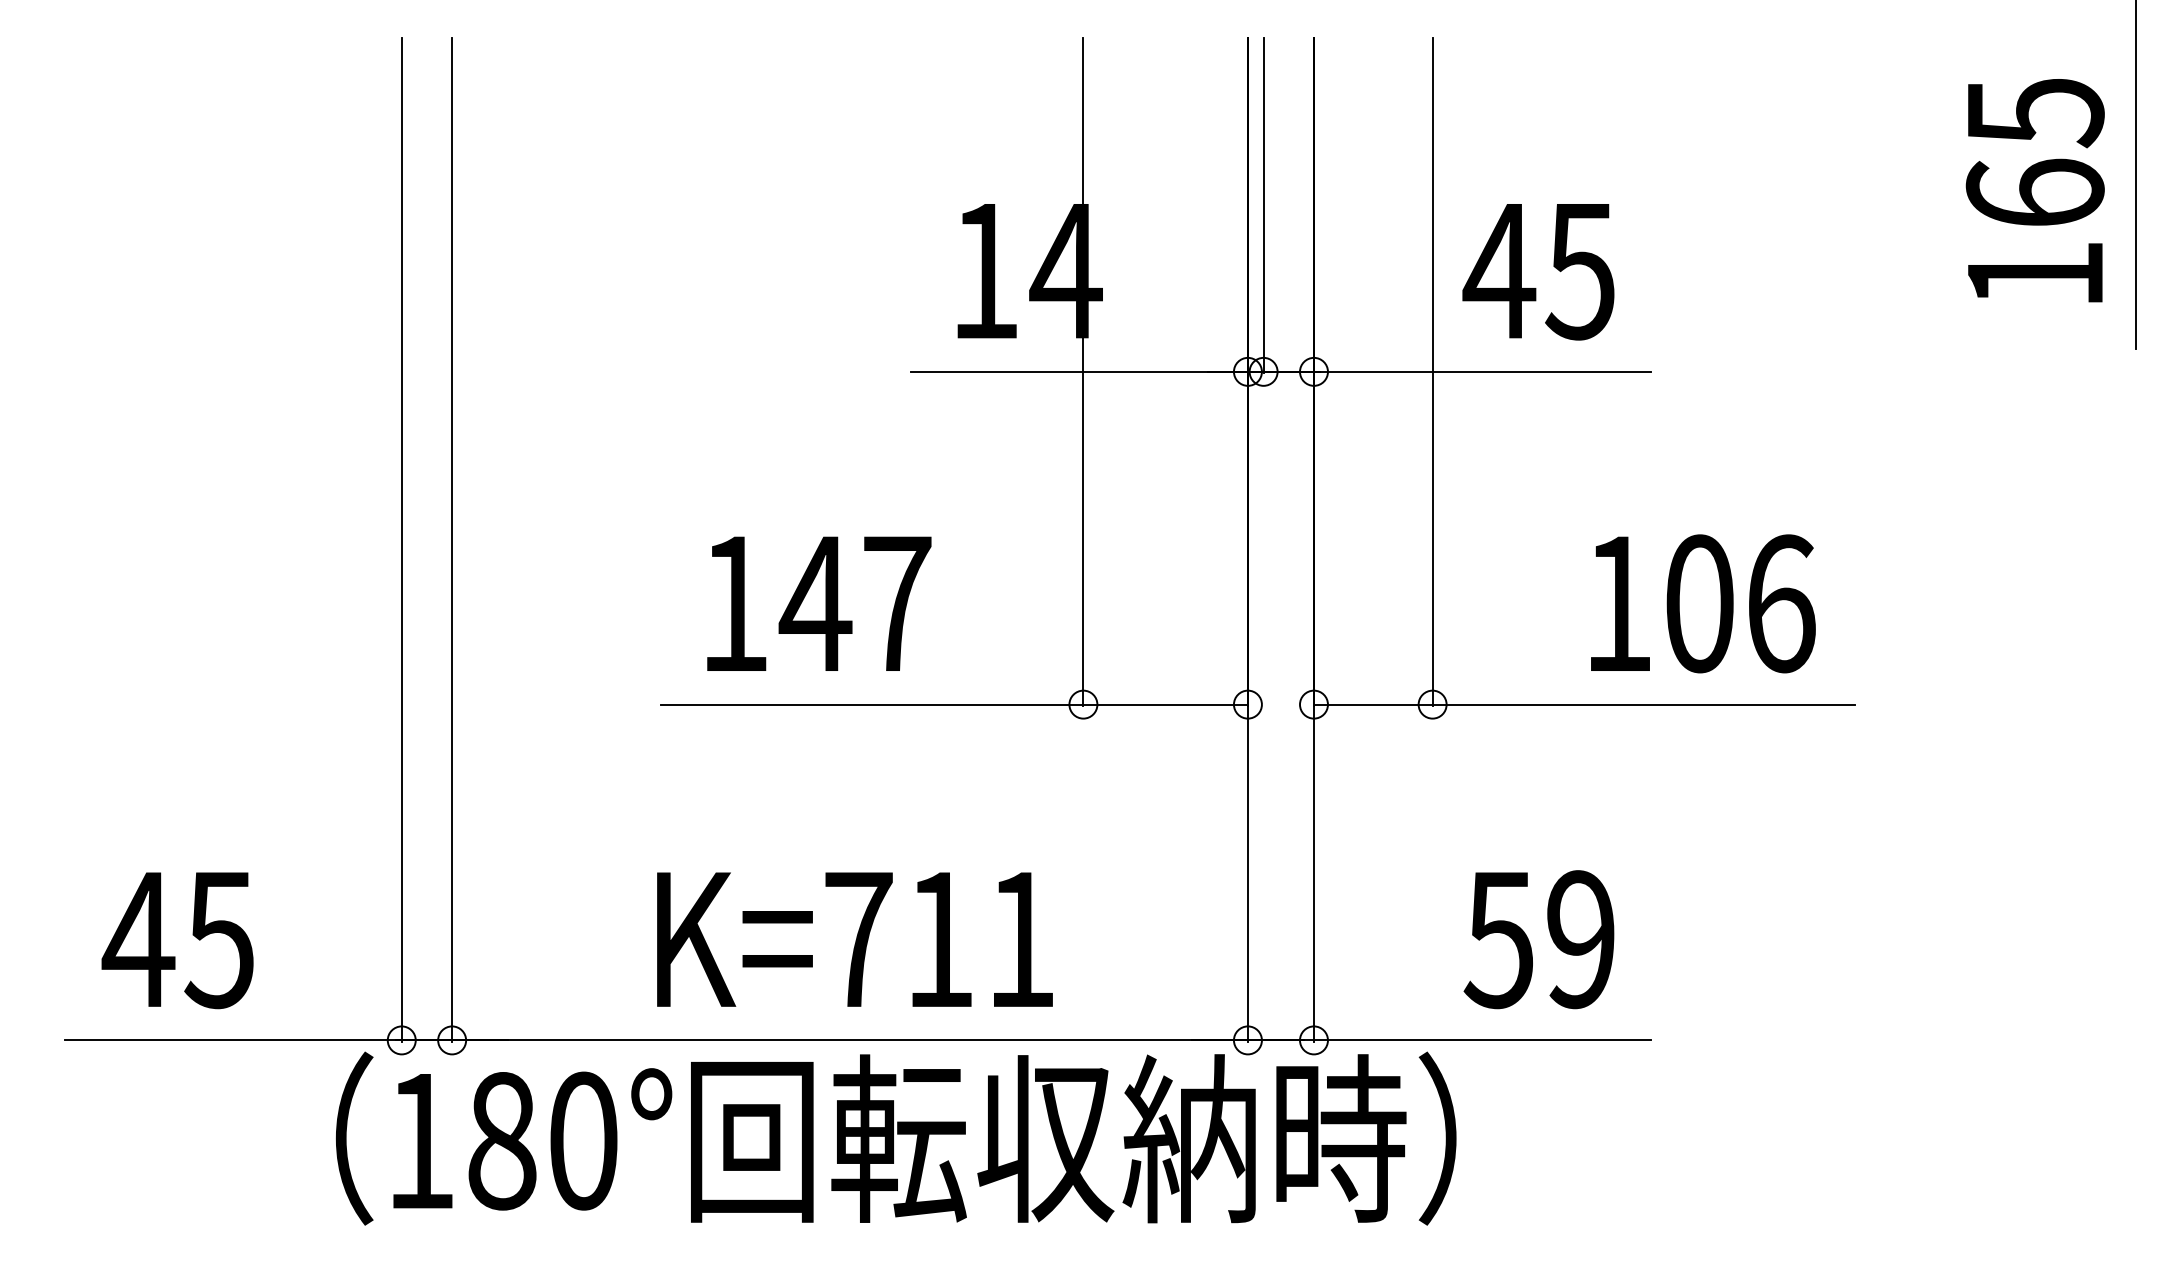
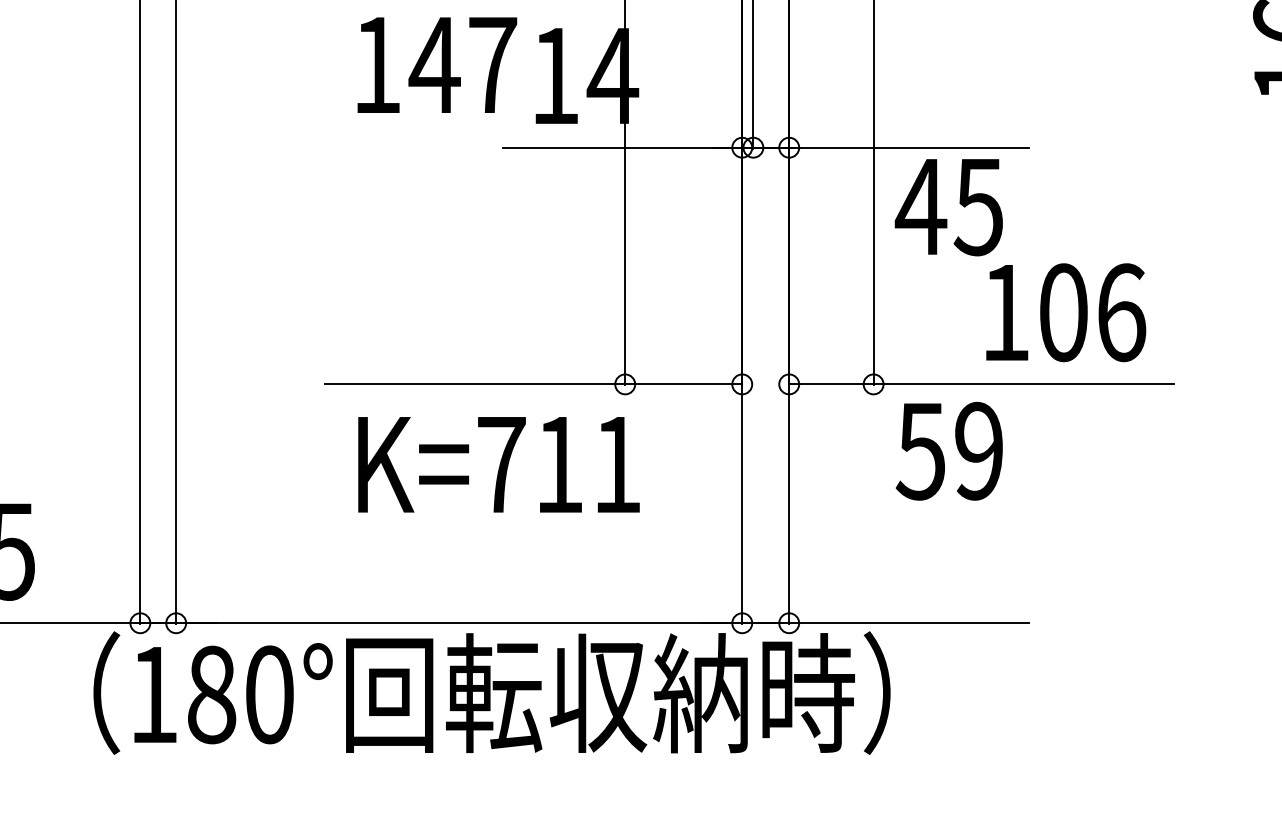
text: (1538, 272) -> (948, 207), moved
text: (819, 603) -> (437, 64), moved
text: (854, 939) -> (498, 464), moved
text: (1538, 939) -> (948, 451), moved

